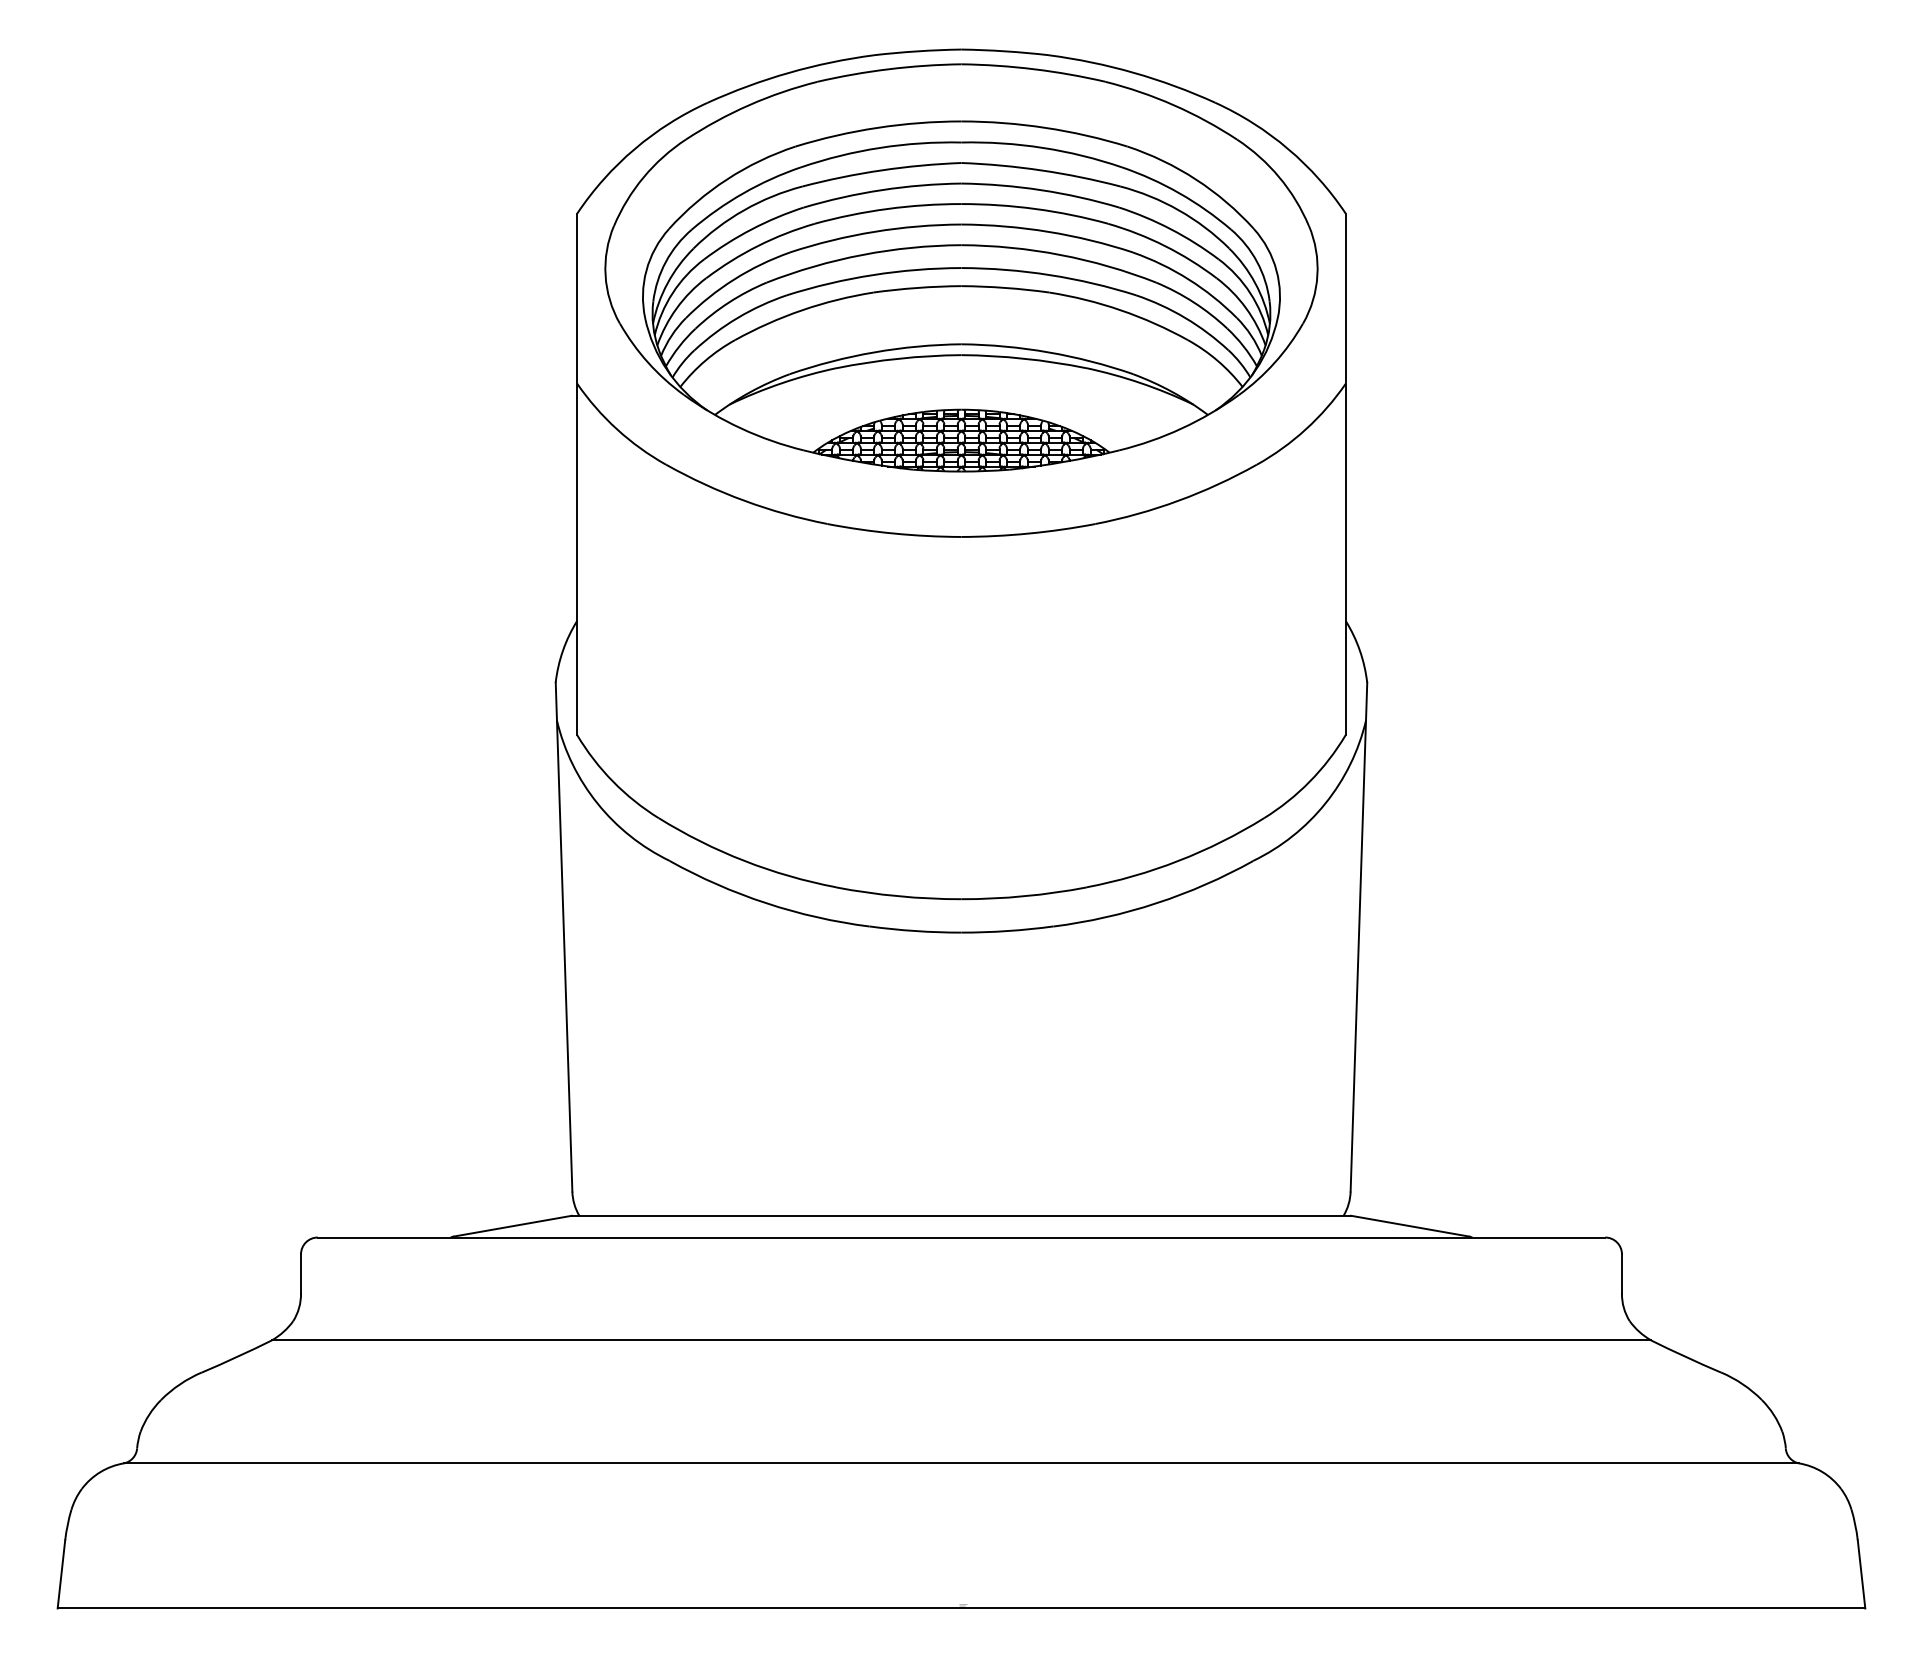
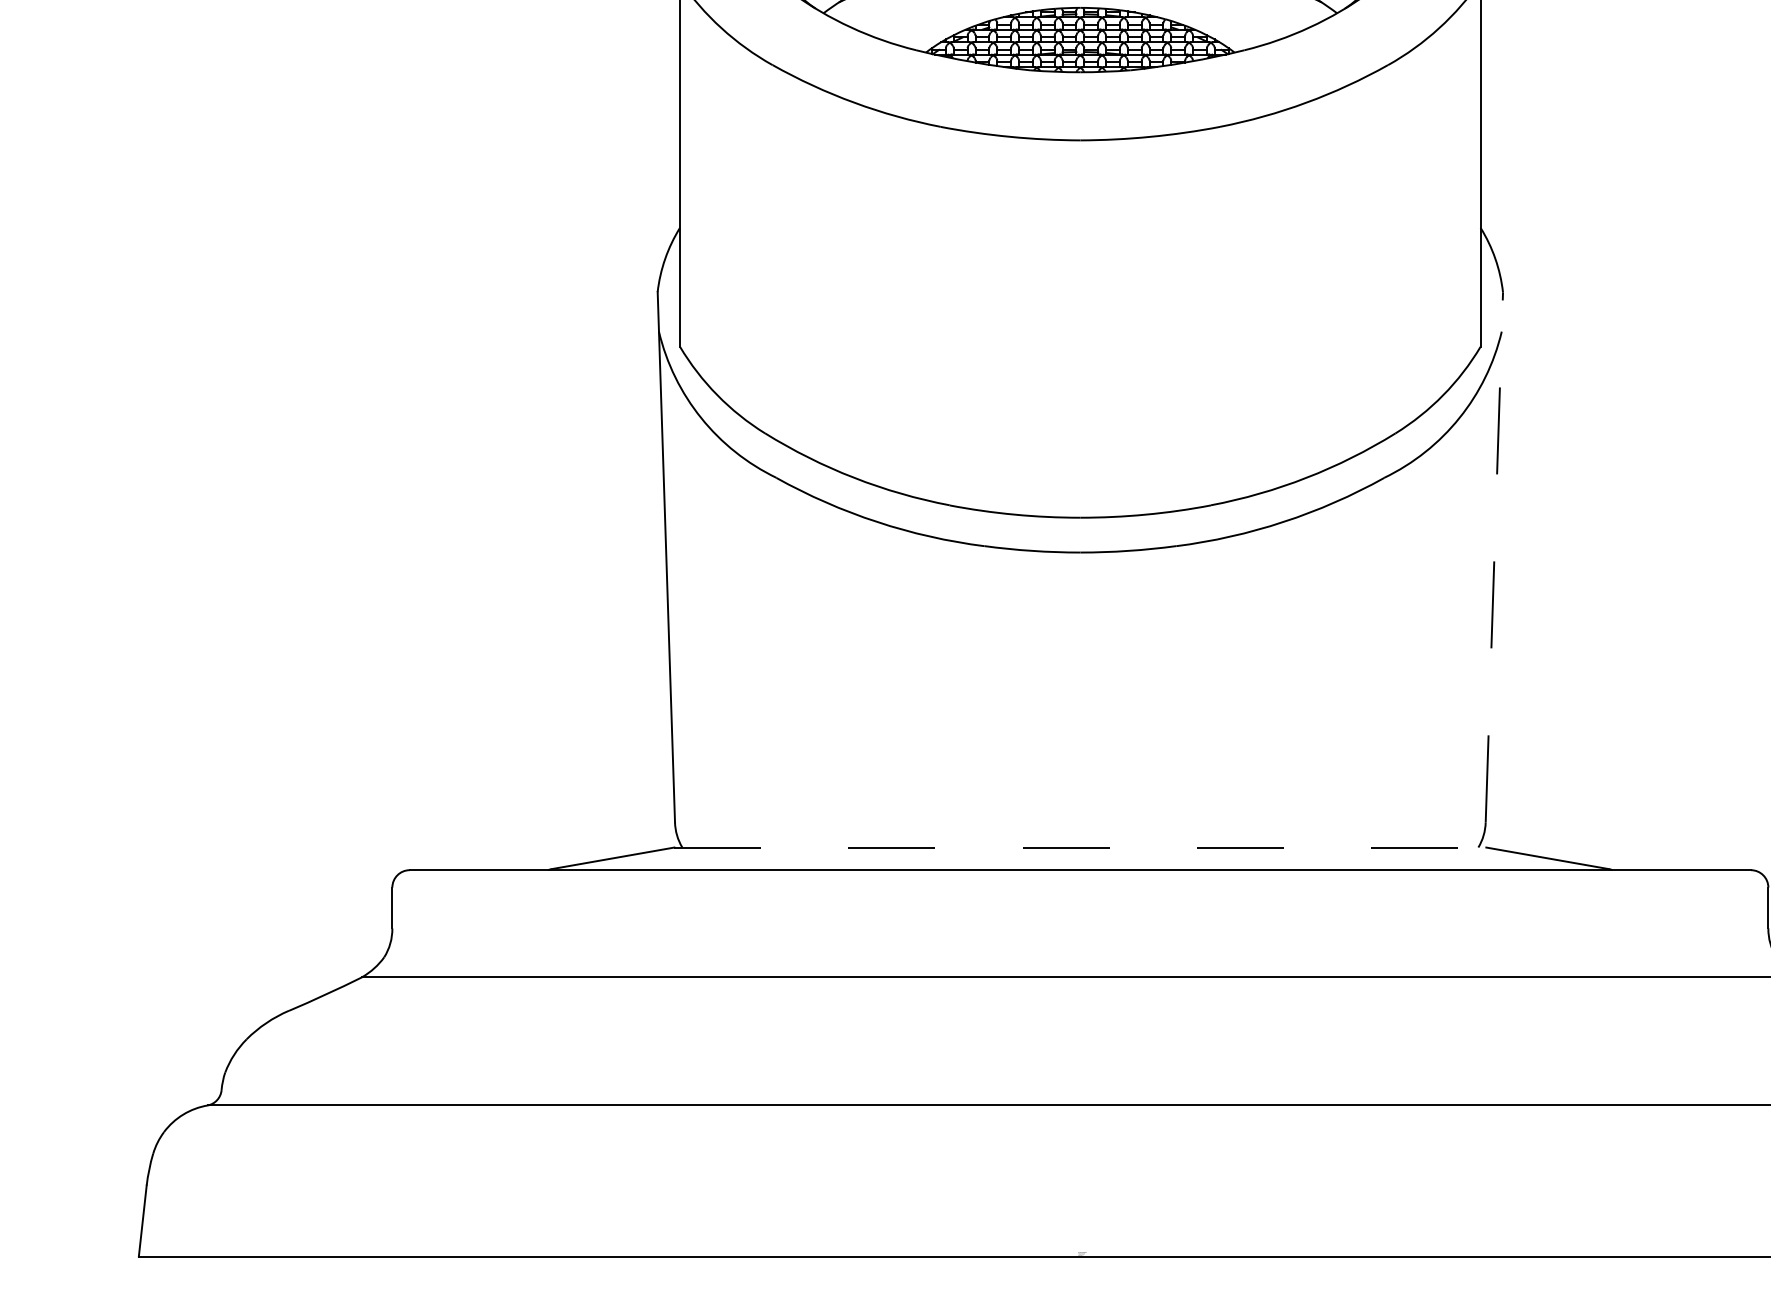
line: (1358, 937) -> (1493, 557), solid -> dashed
line: (961, 1215) -> (1080, 847), solid -> dashed

